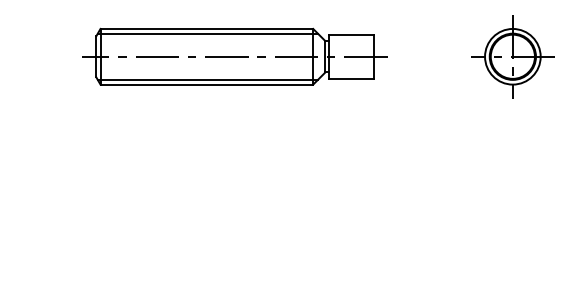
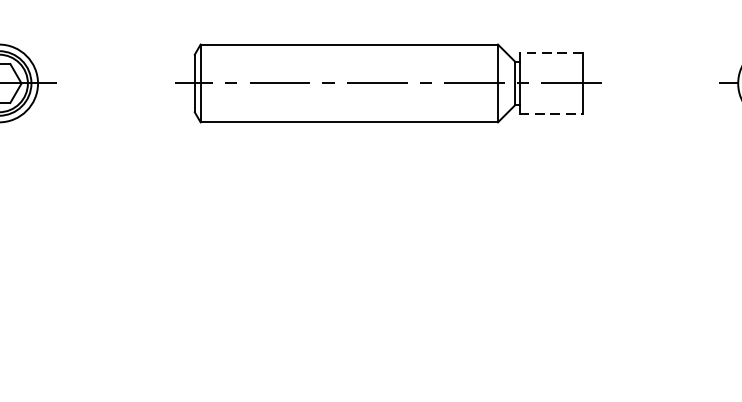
line: (207, 33) -> (350, 50), removed
line: (351, 34) -> (551, 52), solid -> dashed
line: (351, 78) -> (551, 113), solid -> dashed
line: (207, 79) -> (350, 115), removed

